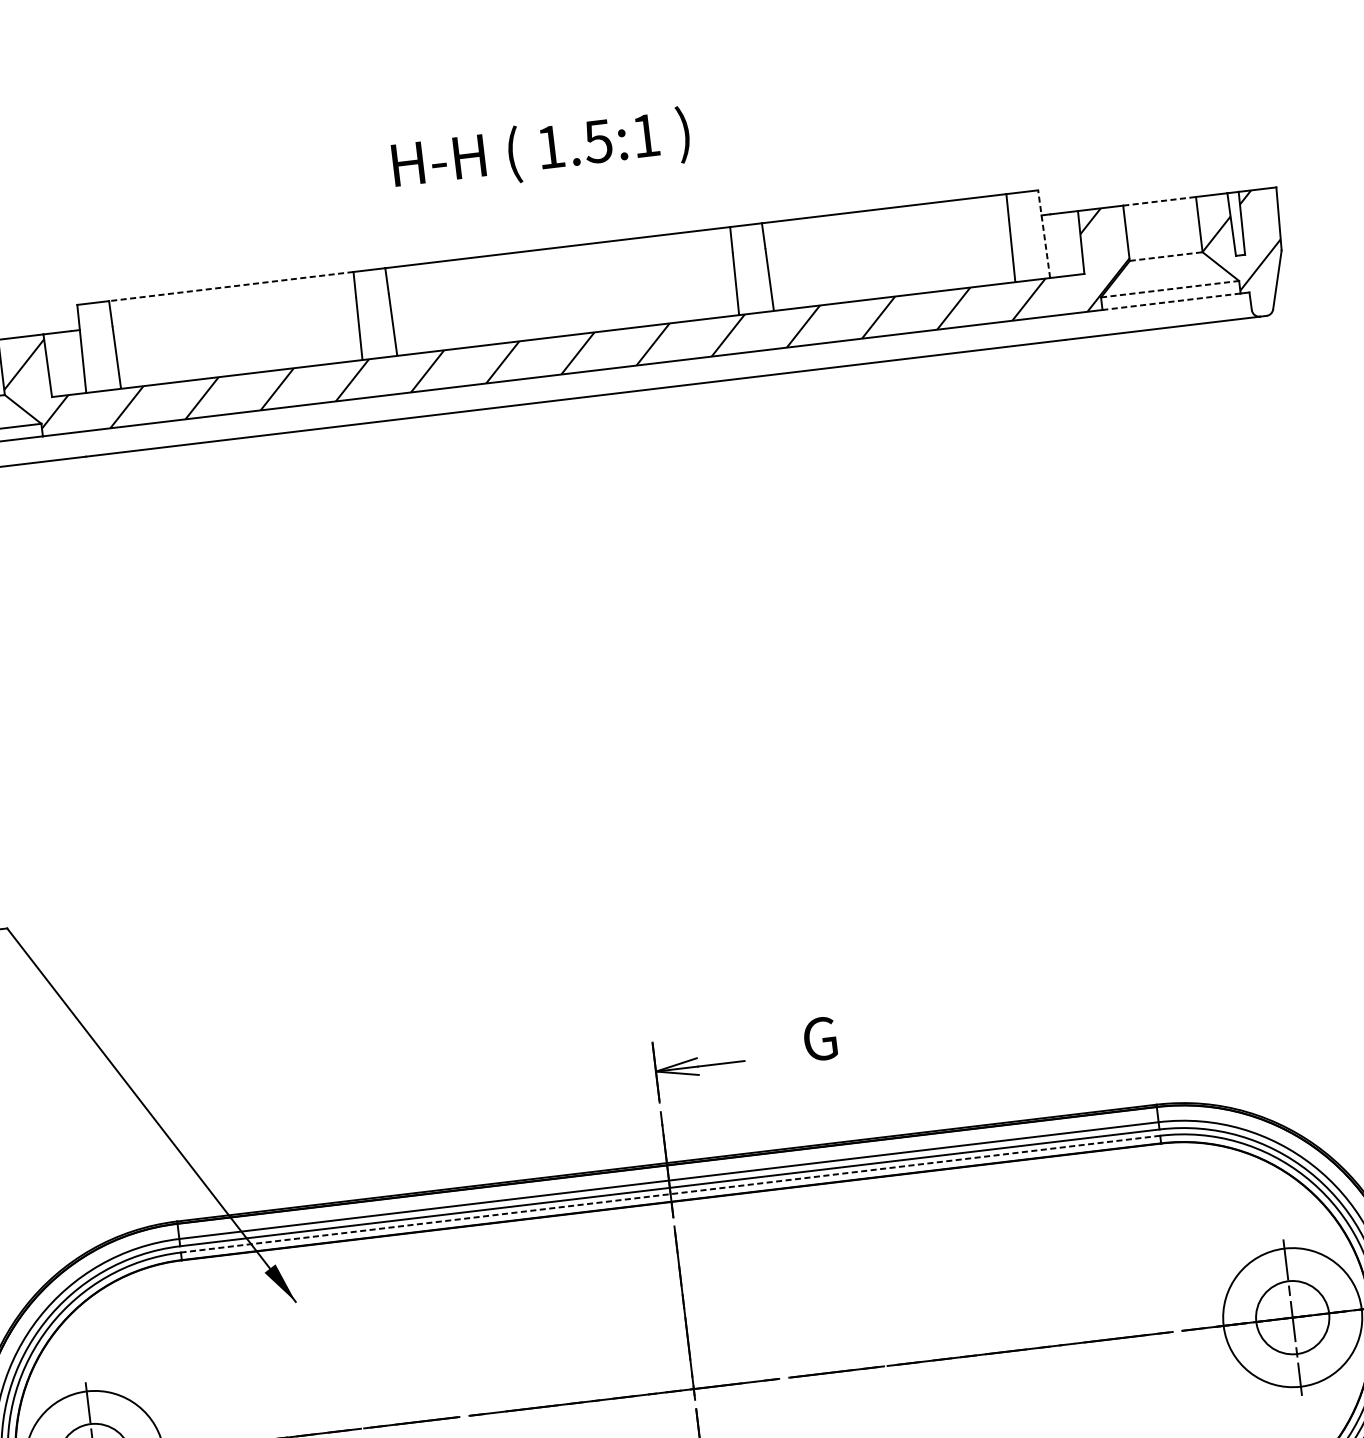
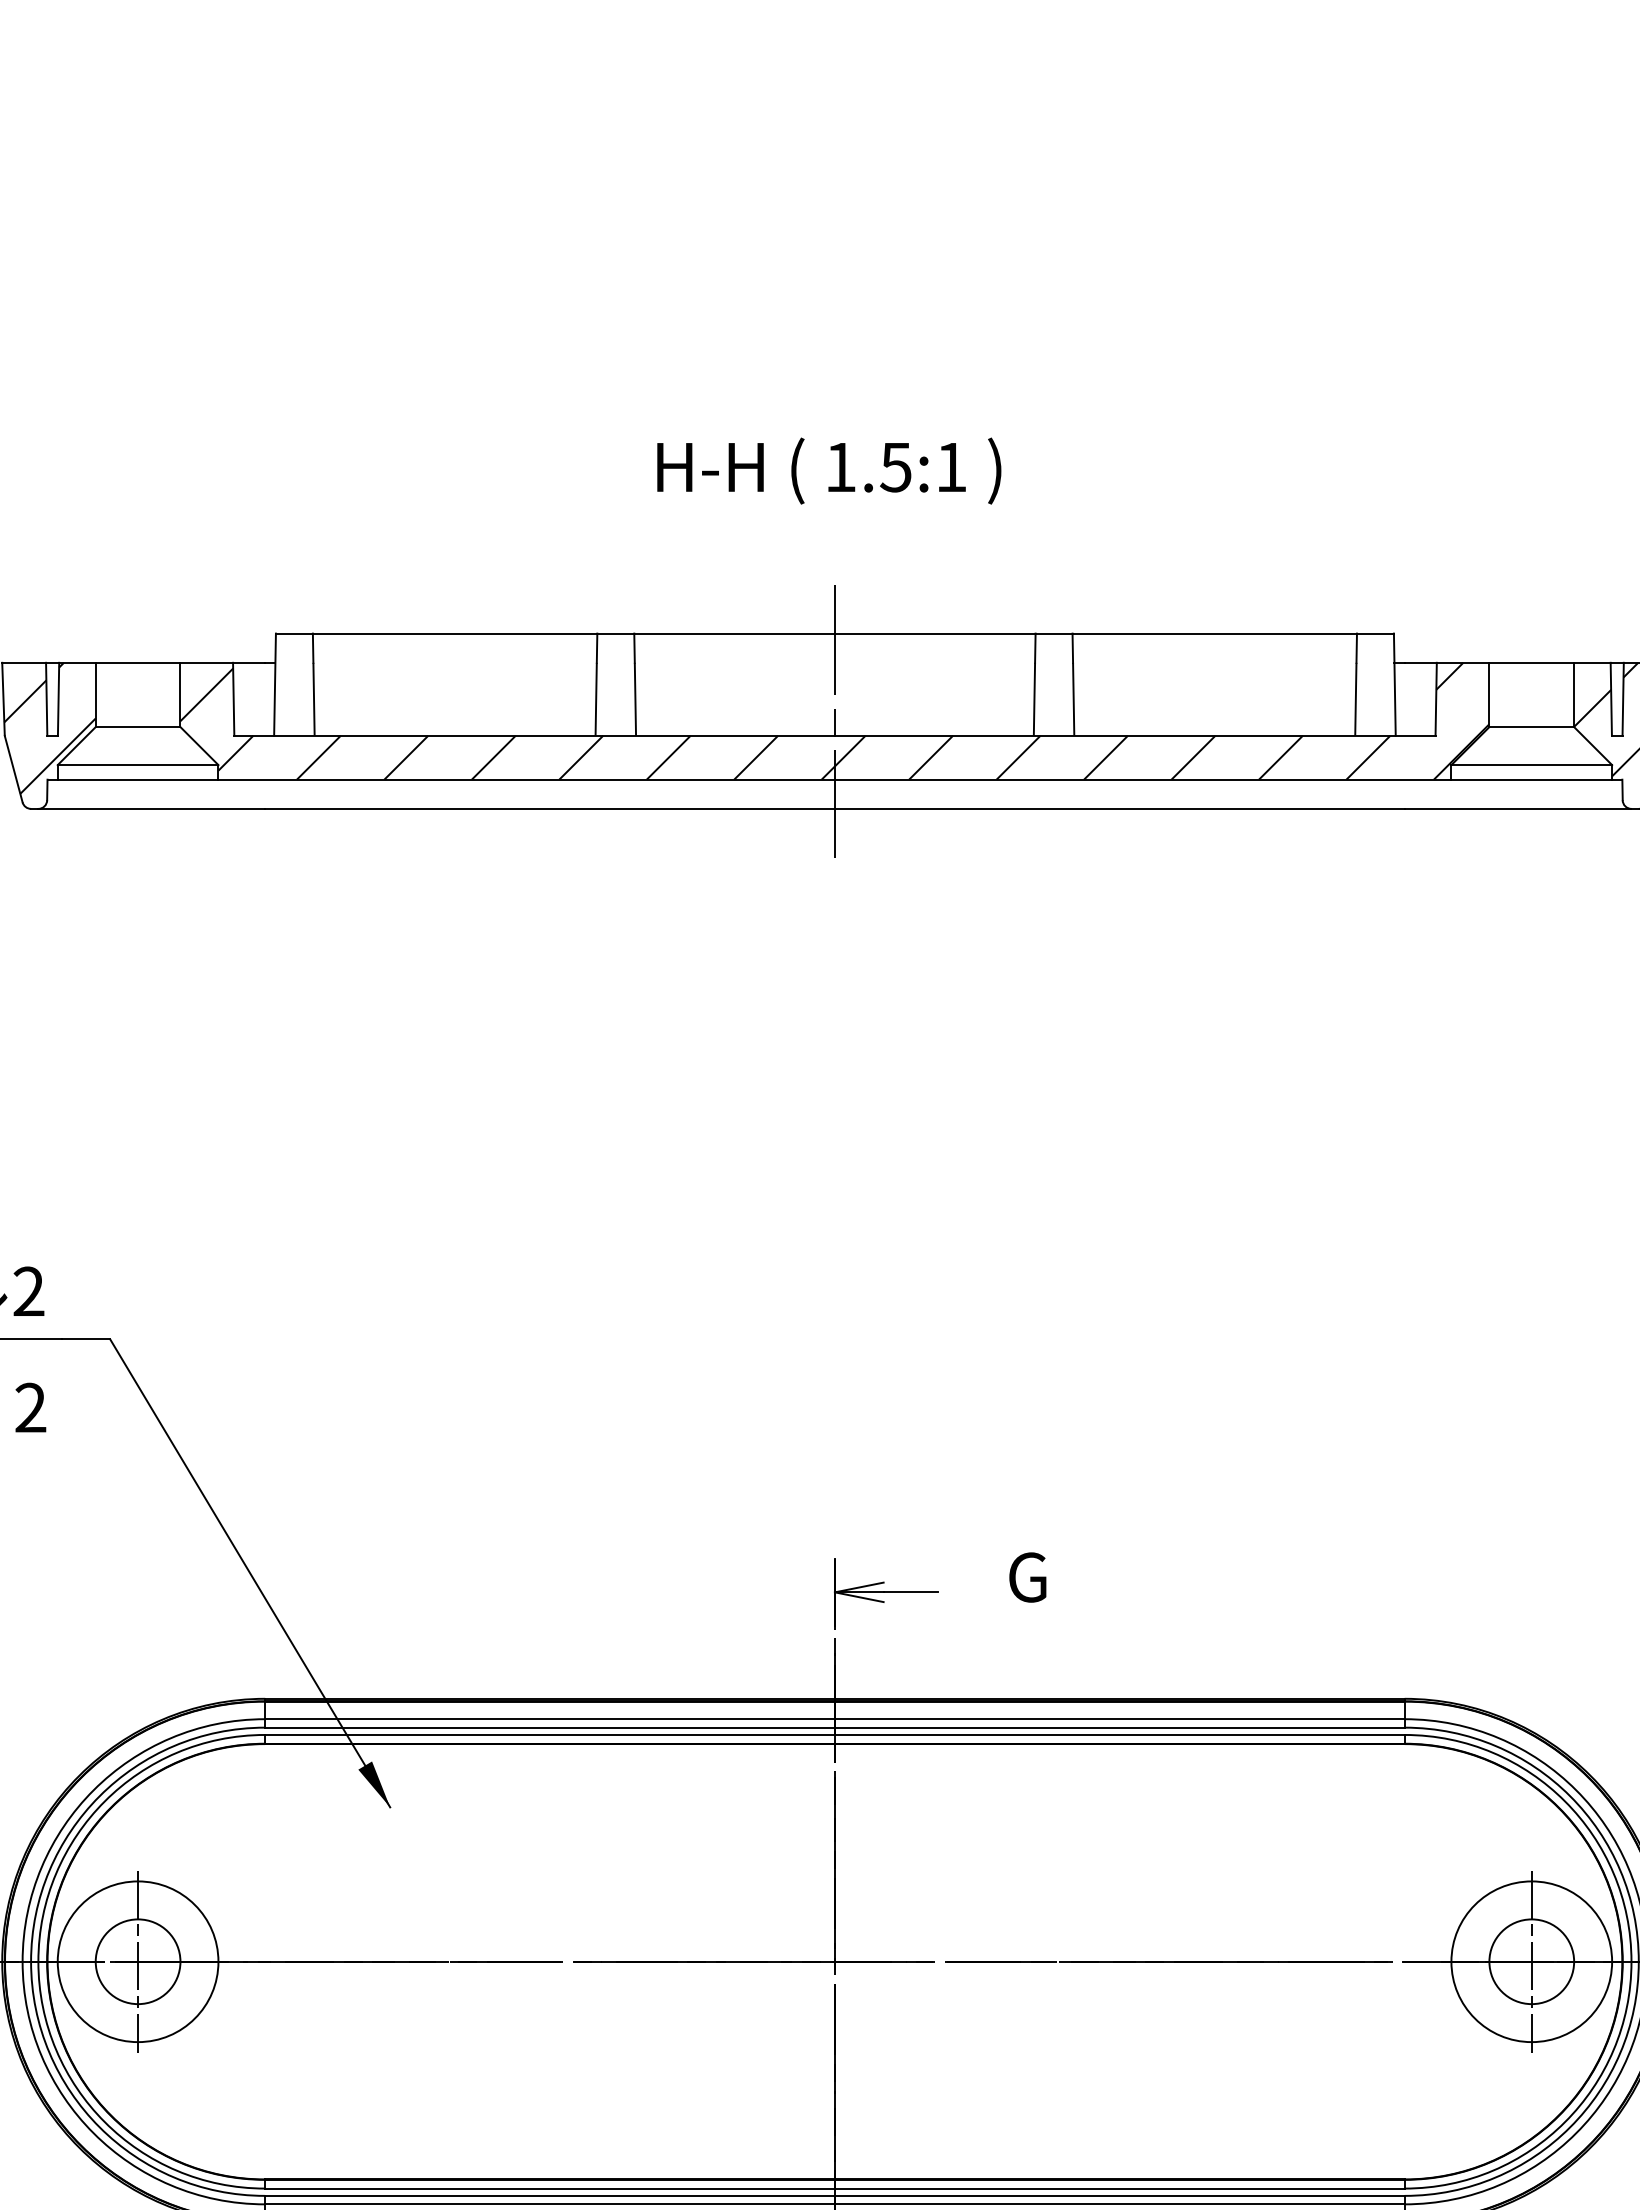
text: (541, 150) -> (829, 470), moved
line: (1160, 200) -> (1532, 662), dashed -> solid
line: (1043, 234) -> (1394, 684), dashed -> solid
line: (1166, 256) -> (1532, 727), dashed -> solid
line: (230, 286) -> (454, 633), dashed -> solid
line: (1170, 289) -> (1532, 765), dashed -> solid
line: (1171, 301) -> (1531, 779), dashed -> solid
line: (566, 322) -> (834, 720), added
line: (670, 1193) -> (834, 1734), dashed -> solid

